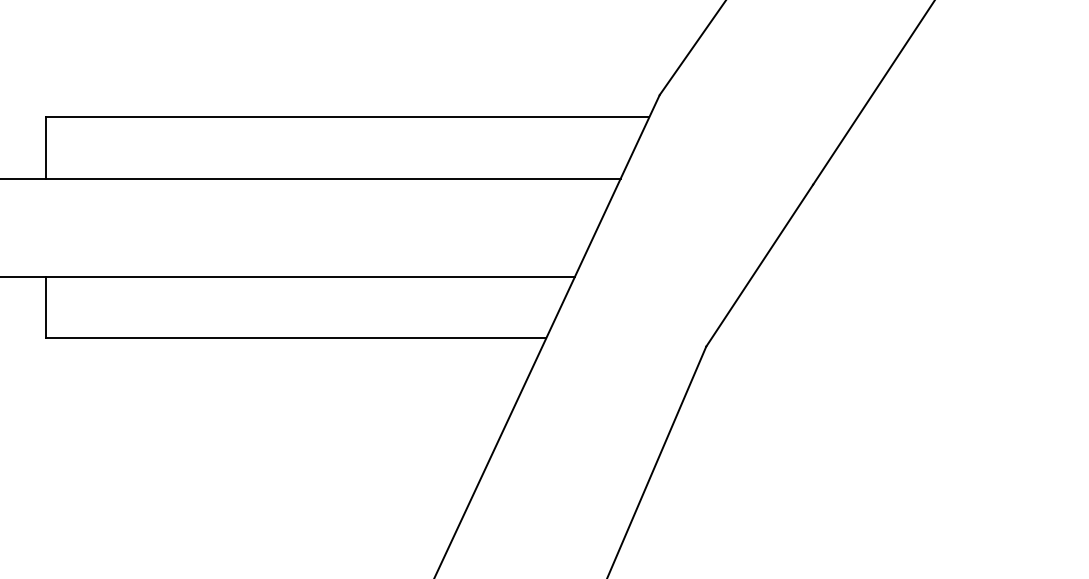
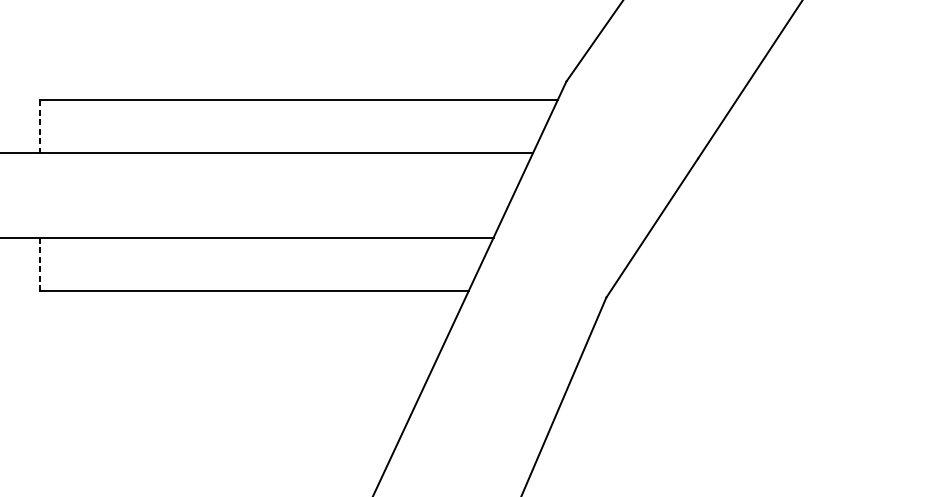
line: (46, 147) -> (39, 126), solid -> dashed
line: (46, 307) -> (39, 263), solid -> dashed

